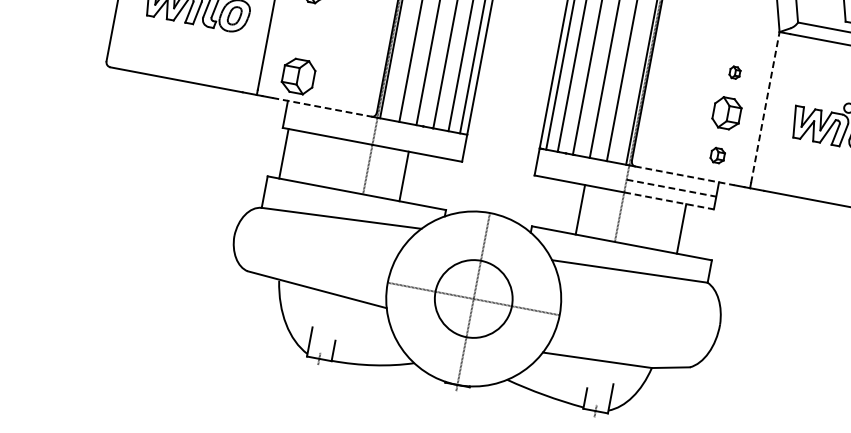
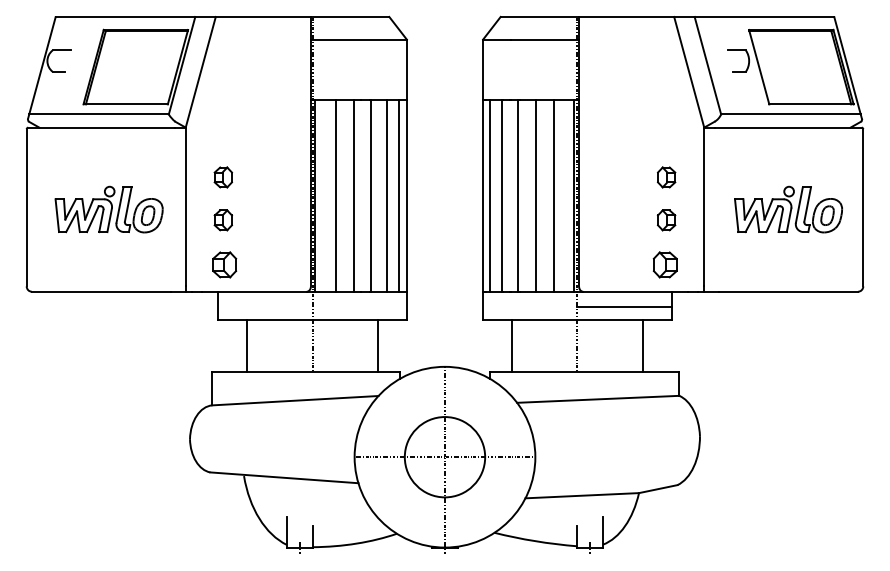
part: (304, 33) -> (222, 220), added
part: (734, 72) -> (666, 177), size x1.67
part: (298, 76) -> (224, 264), size x0.71
line: (322, 107) -> (254, 291), dashed -> solid
line: (765, 107) -> (704, 206), dashed -> solid
part: (726, 113) -> (666, 220), size x0.62
line: (283, 154) -> (247, 346), moved
part: (717, 155) -> (664, 264), size x1.67
line: (685, 175) -> (636, 291), dashed -> solid
line: (403, 176) -> (377, 346), moved
line: (671, 187) -> (624, 306), dashed -> solid
line: (669, 201) -> (624, 320), dashed -> solid
line: (580, 210) -> (512, 346), moved

